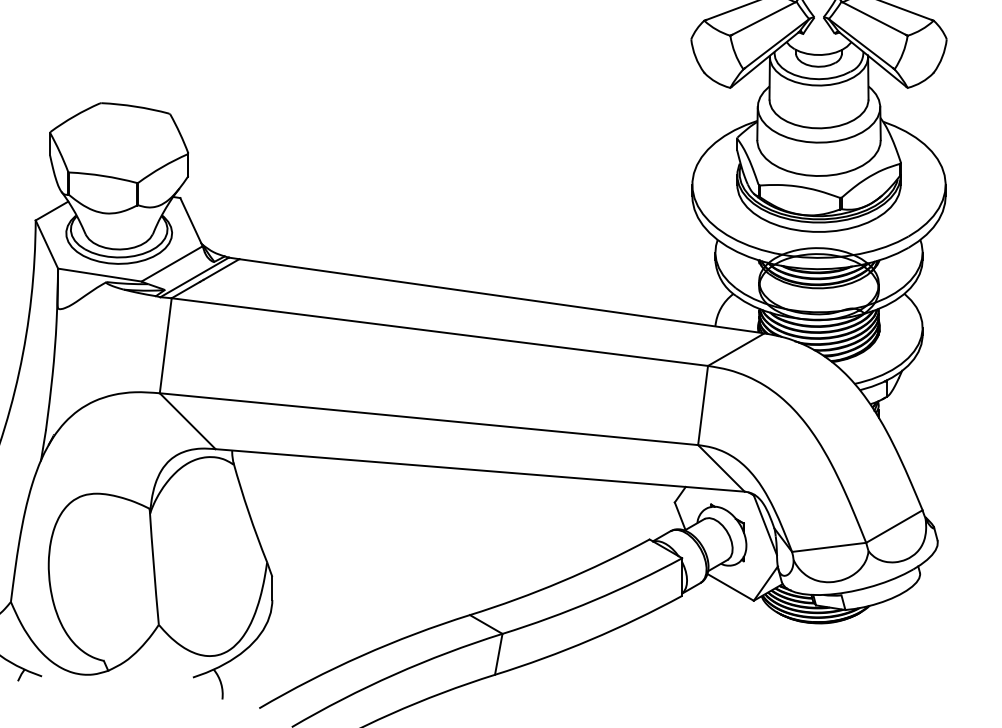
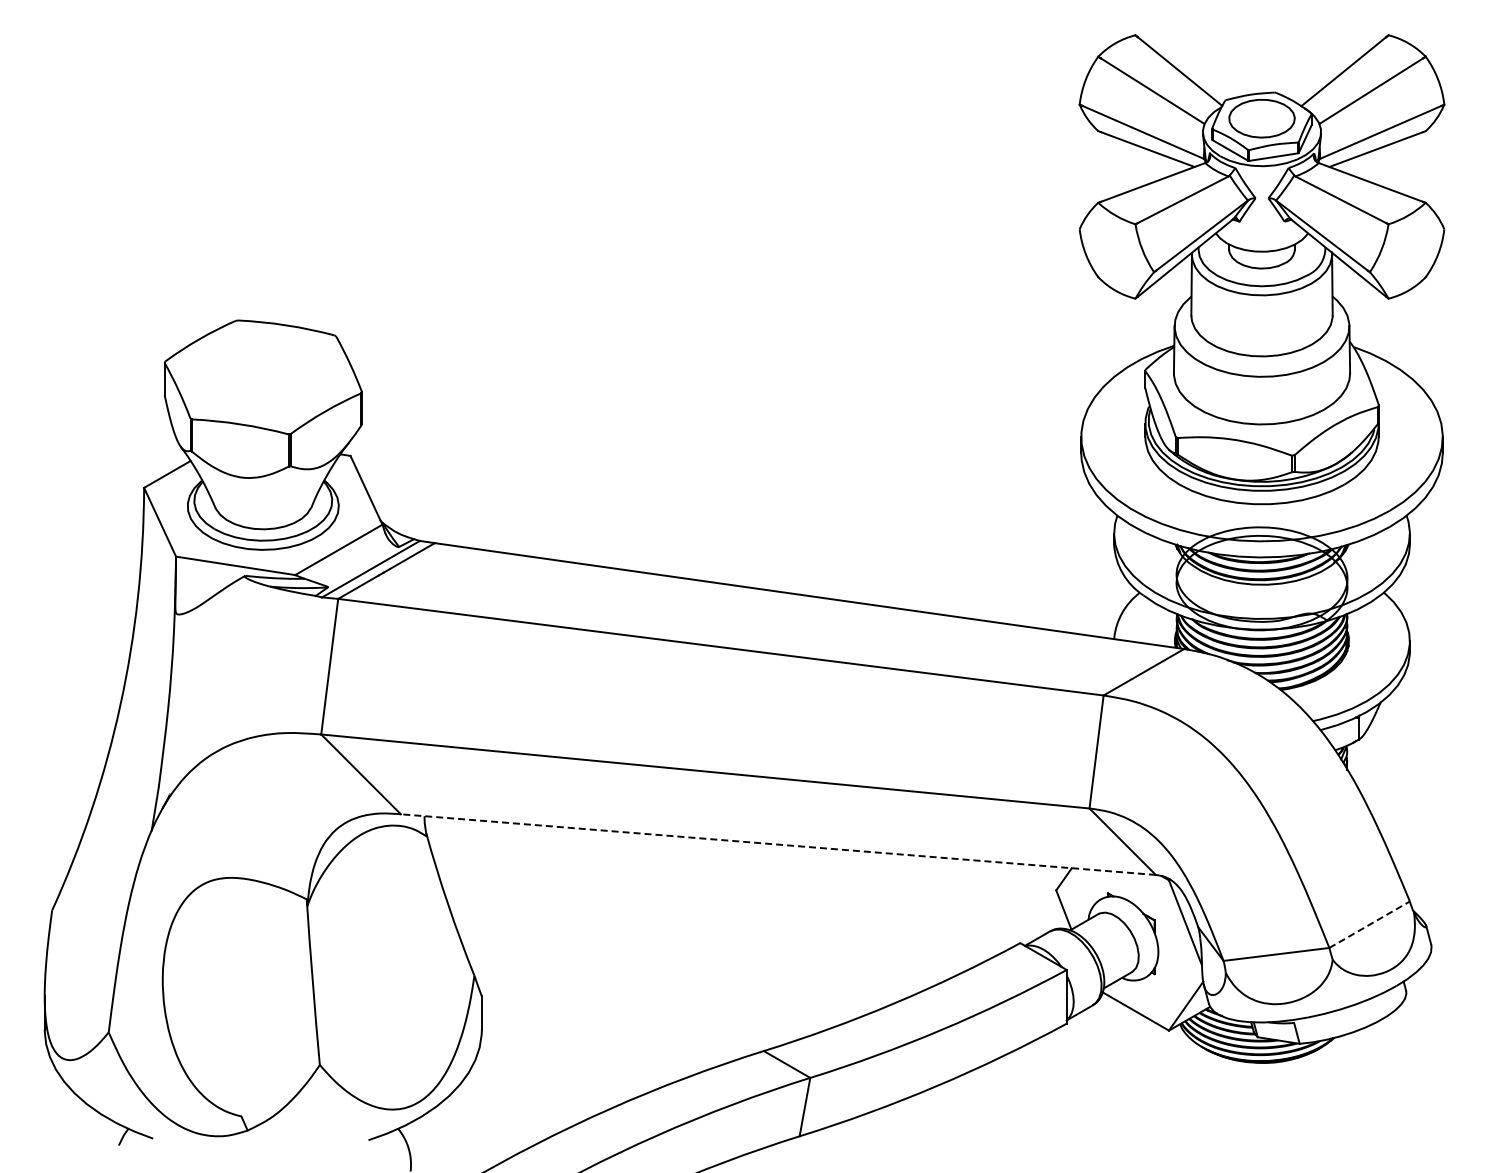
line: (480, 470) -> (778, 844), solid -> dashed
line: (895, 526) -> (1370, 924), solid -> dashed

